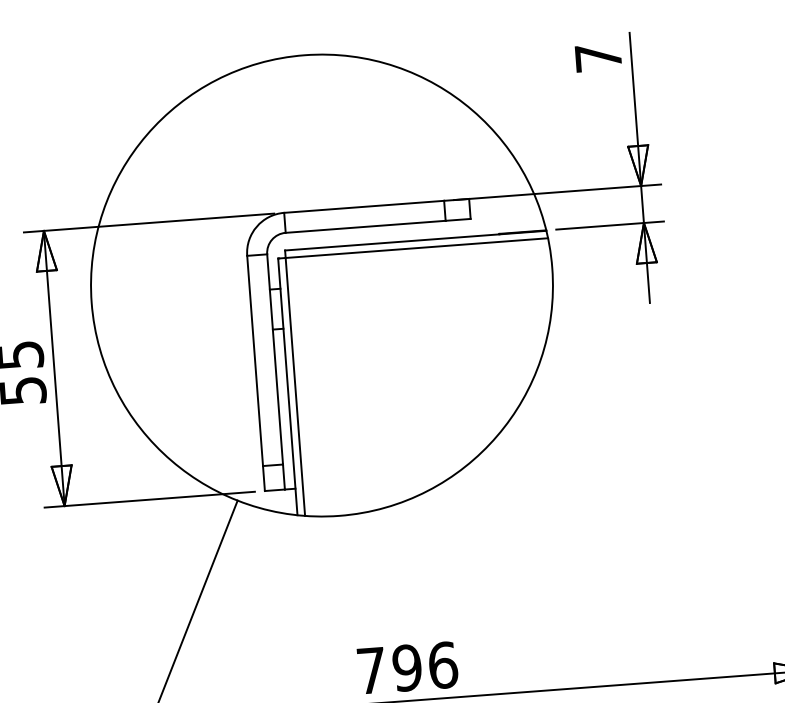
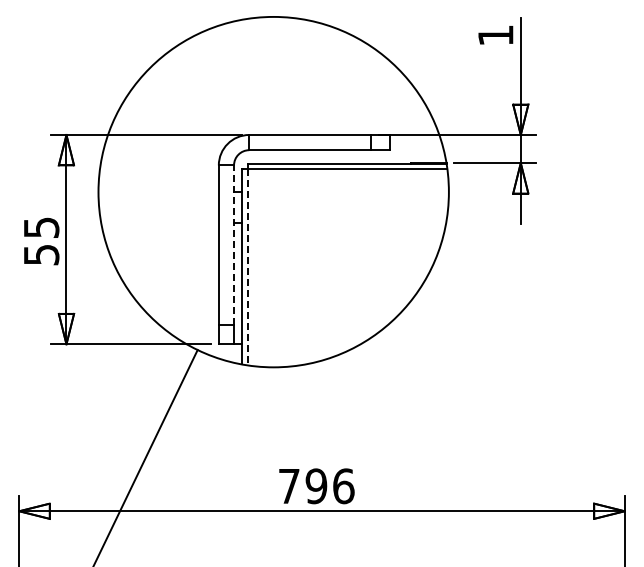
text: (598, 57) -> (495, 35), 7 -> 1
line: (275, 359) -> (234, 245), solid -> dashed
line: (294, 387) -> (247, 267), solid -> dashed

